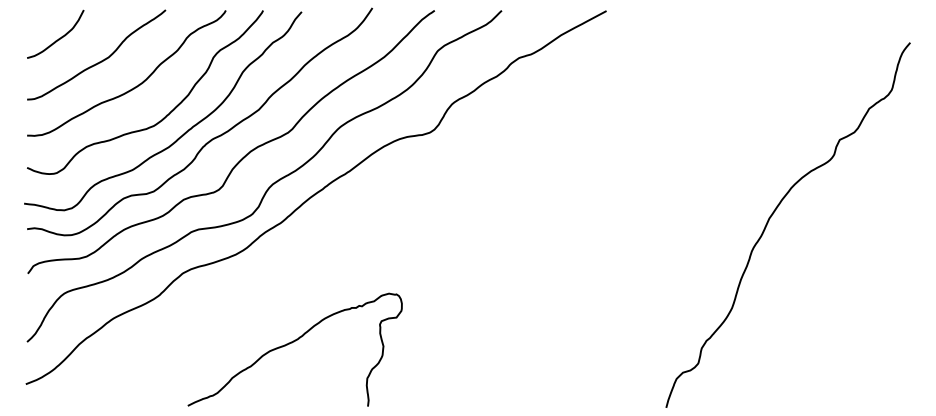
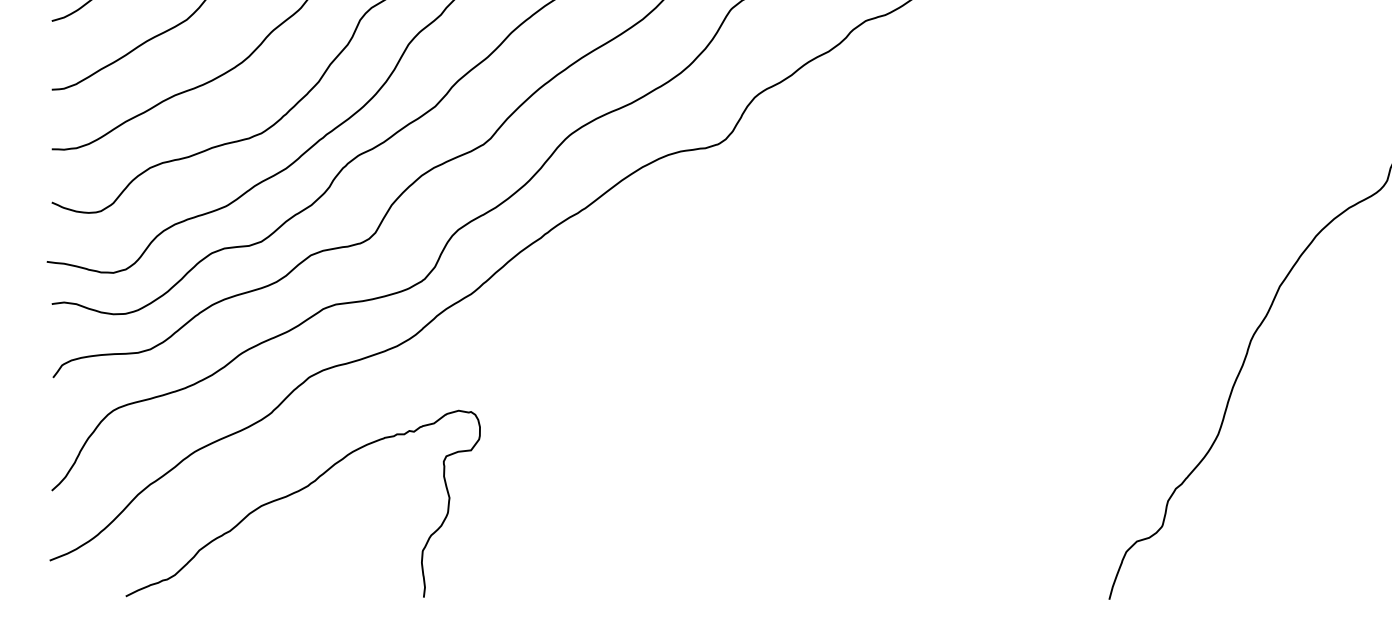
curve: (292, 343) -> (298, 493), moved

